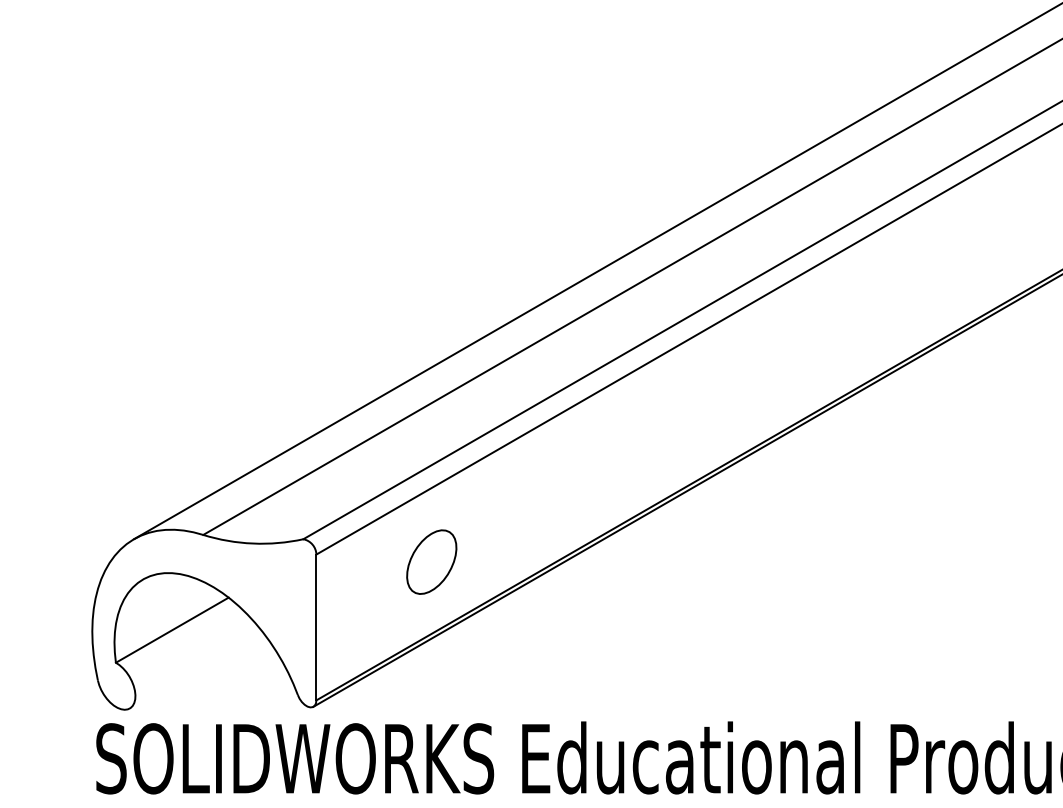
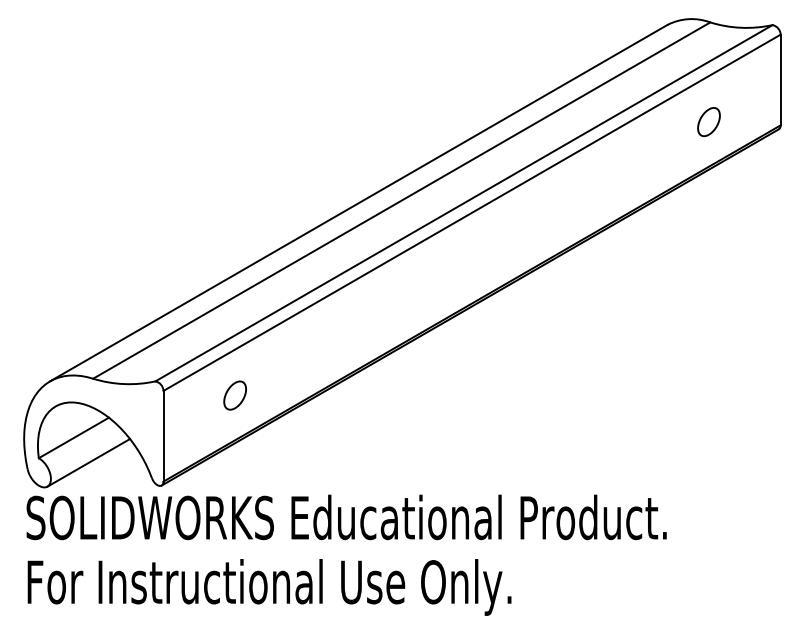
part: (430, 561) -> (234, 395), size x0.71
line: (195, 669) -> (88, 462), added

